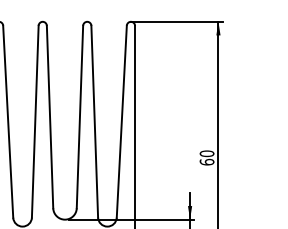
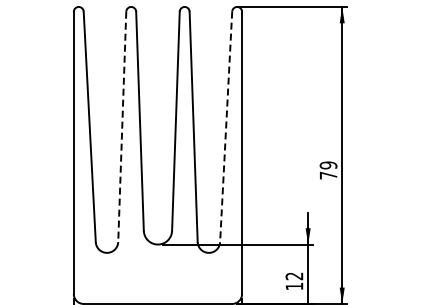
line: (35, 122) -> (122, 127), solid -> dashed
line: (122, 122) -> (226, 127), solid -> dashed
text: (207, 158) -> (328, 170), 60 -> 79

